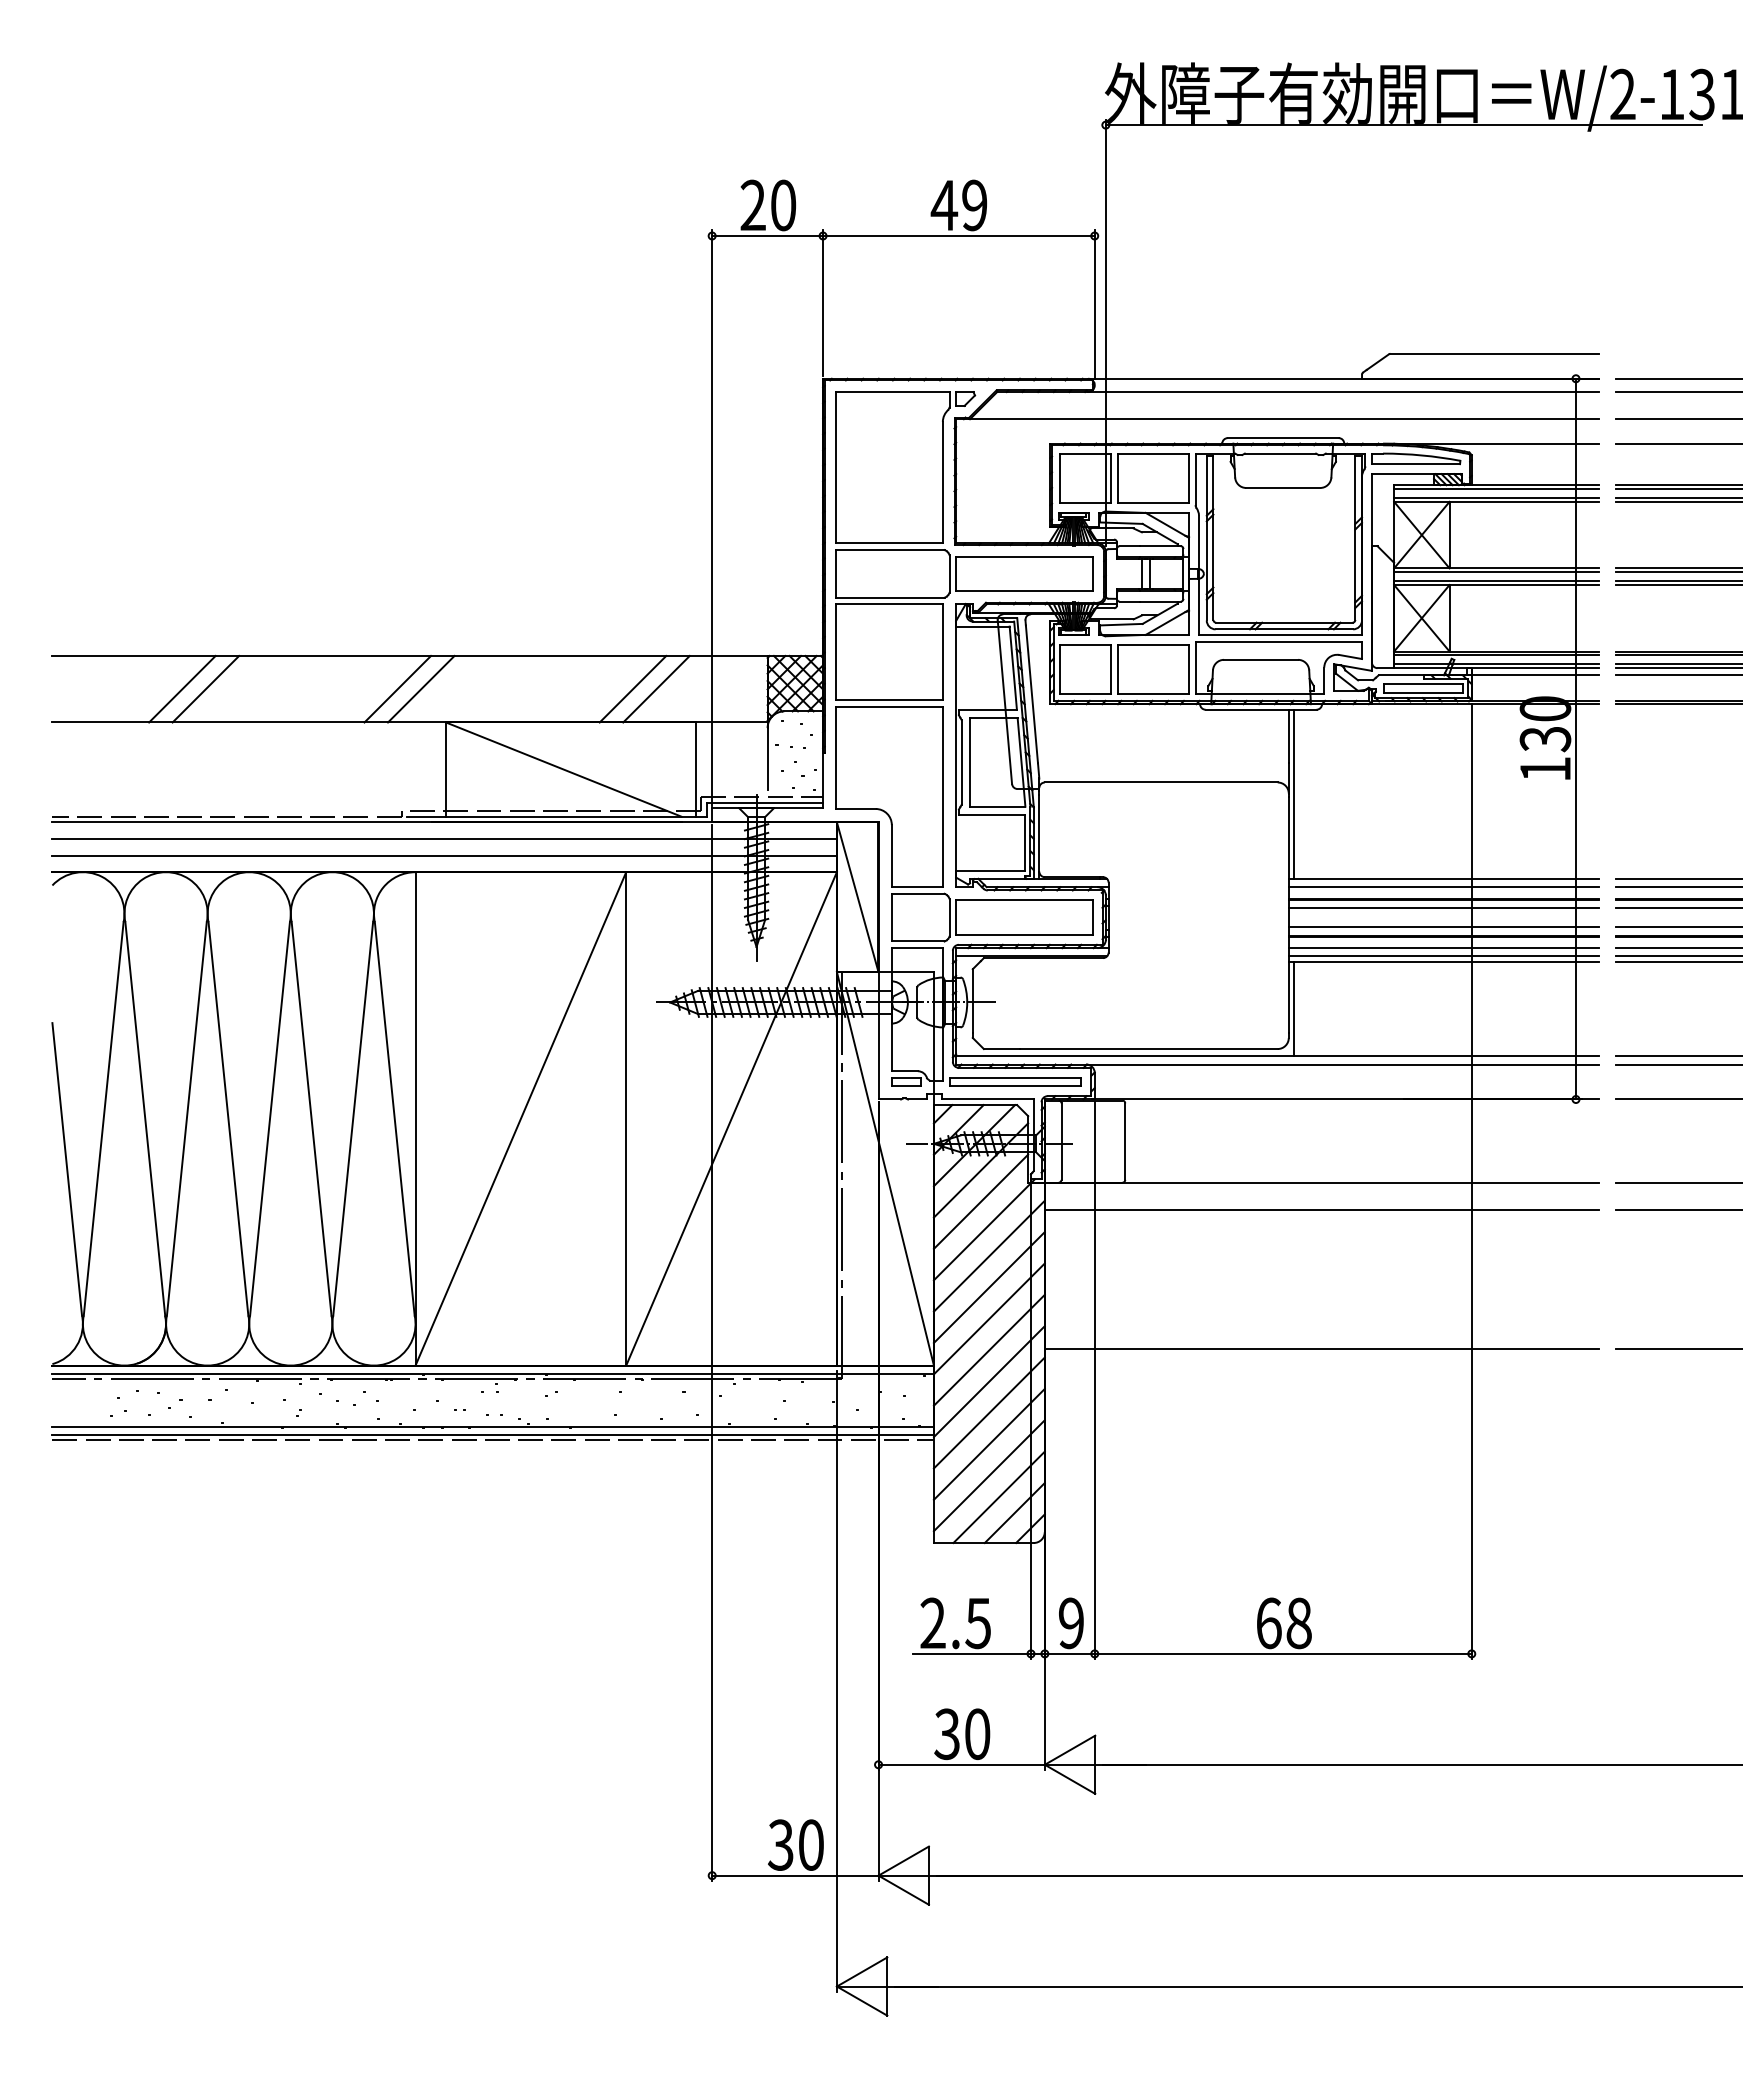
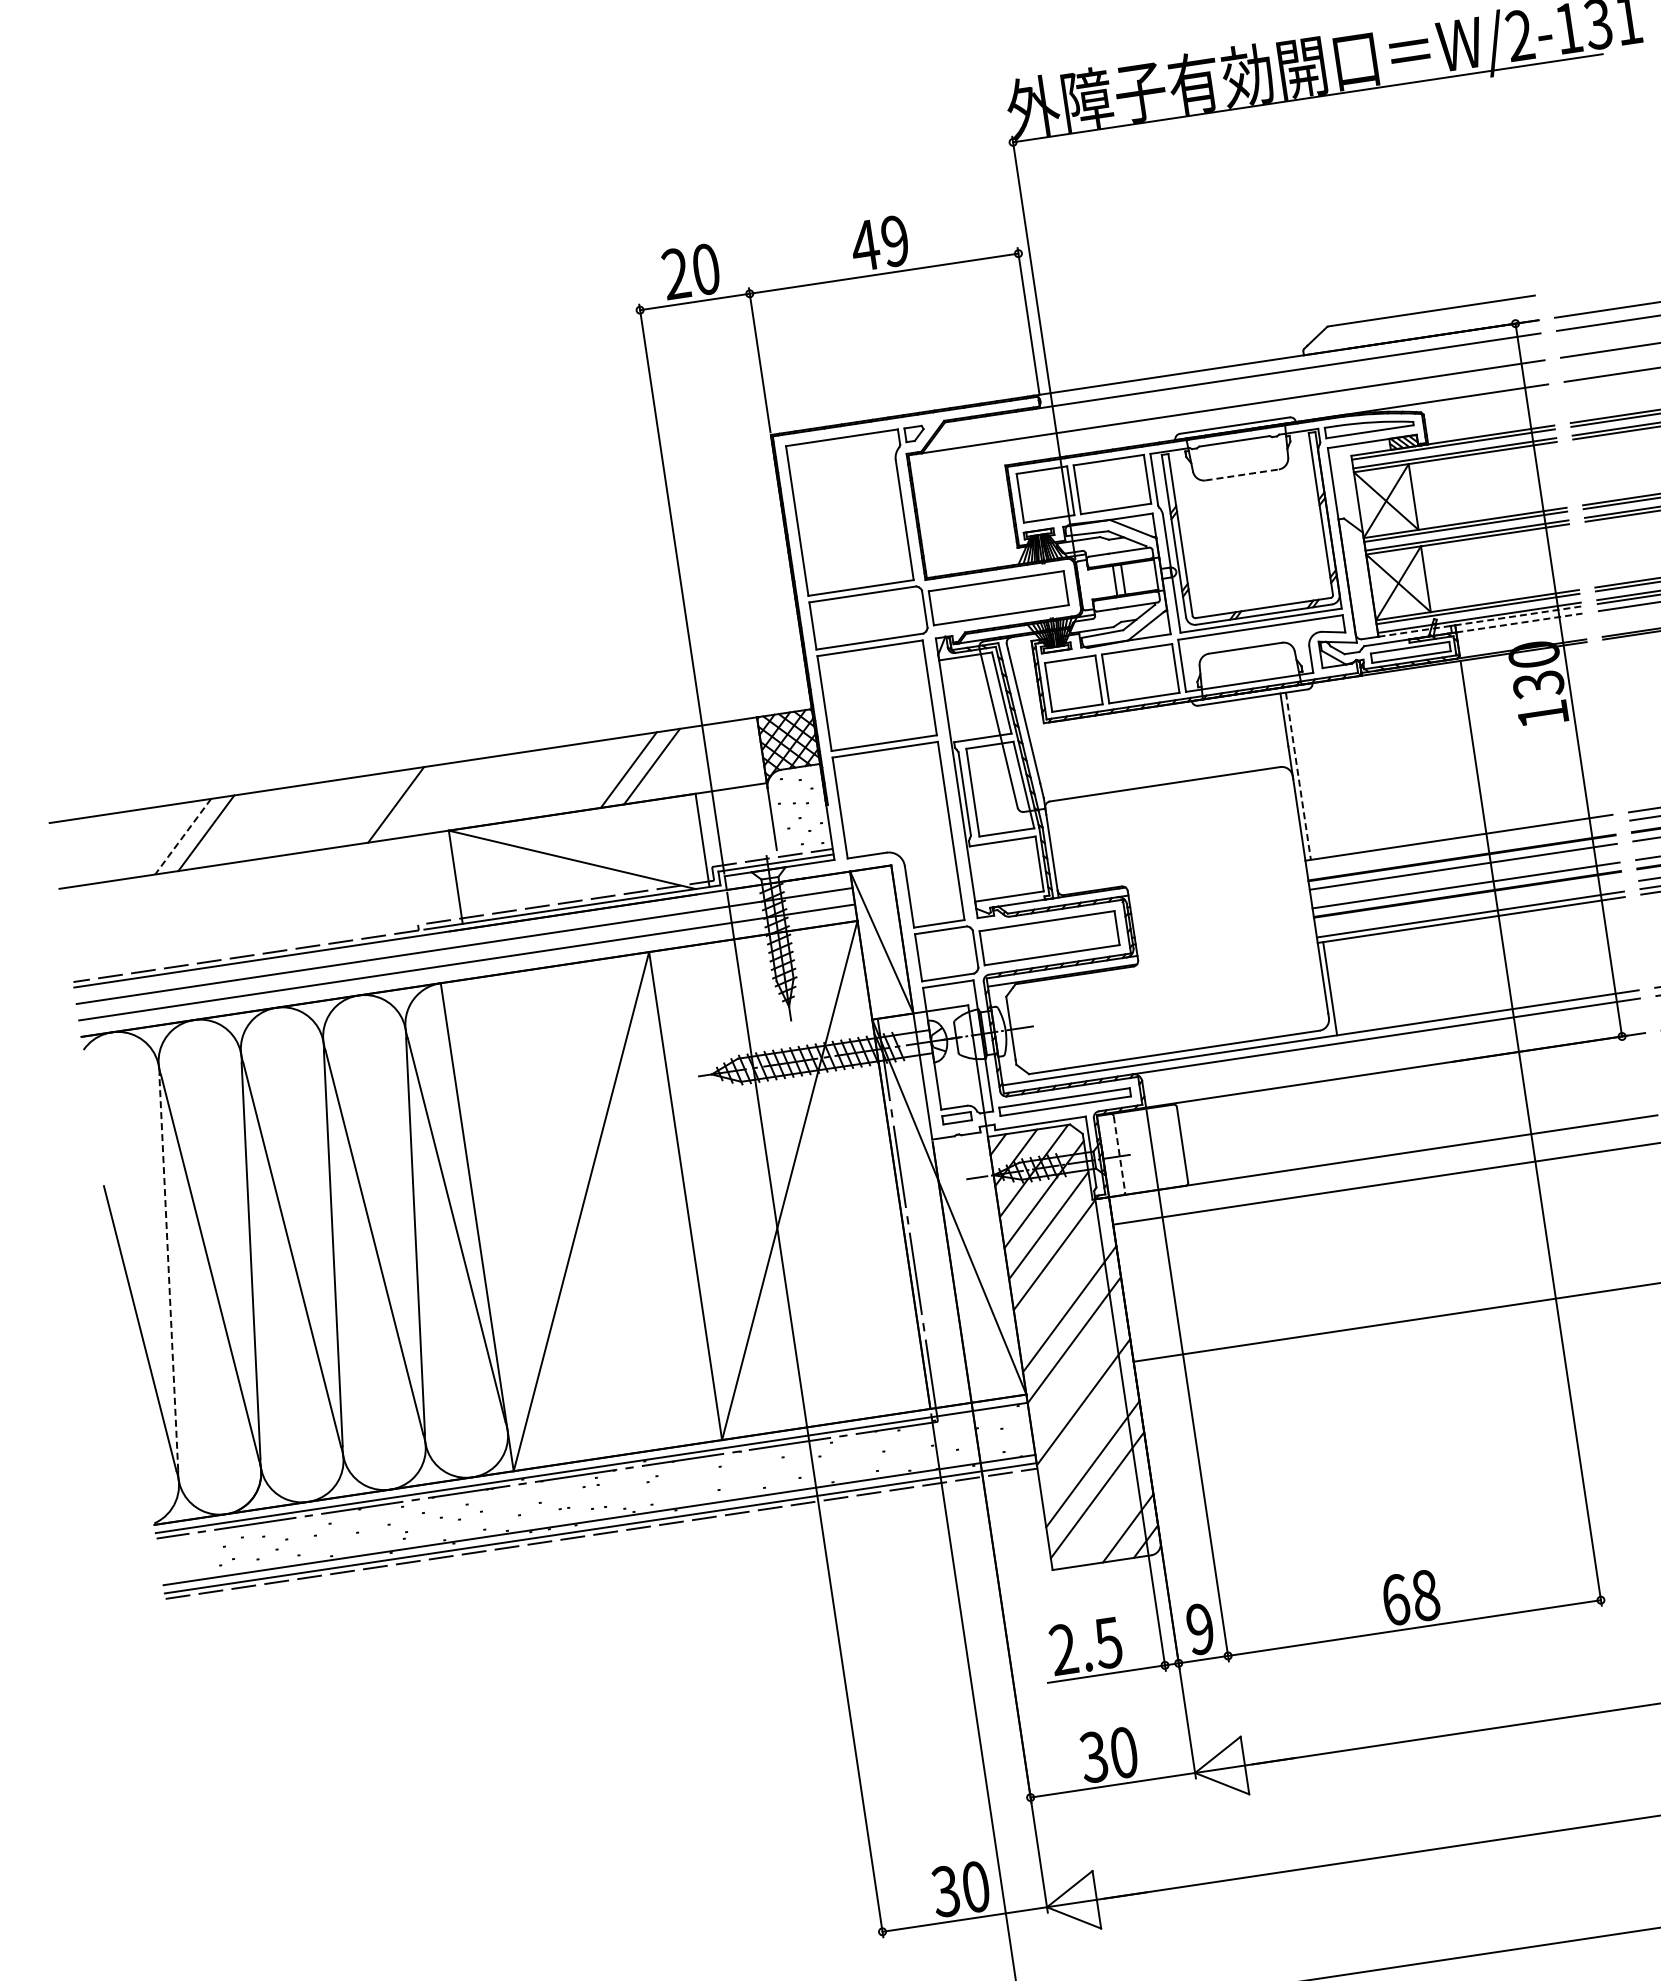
line: (1283, 487) -> (1242, 474), solid -> dashed
line: (1496, 668) -> (1479, 621), solid -> dashed
line: (1535, 675) -> (1519, 623), solid -> dashed
line: (421, 688) -> (419, 800), removed
line: (182, 689) -> (183, 836), solid -> dashed
line: (1294, 794) -> (1298, 776), solid -> dashed
line: (1443, 887) -> (1459, 846), removed
line: (1443, 948) -> (1468, 906), removed
line: (103, 1118) -> (168, 1272), solid -> dashed
line: (1061, 1142) -> (1119, 1155), solid -> dashed
line: (988, 1255) -> (1064, 1277), removed
line: (988, 1349) -> (1077, 1370), removed
line: (988, 1412) -> (1087, 1432), removed
line: (998, 1497) -> (1109, 1515), removed

